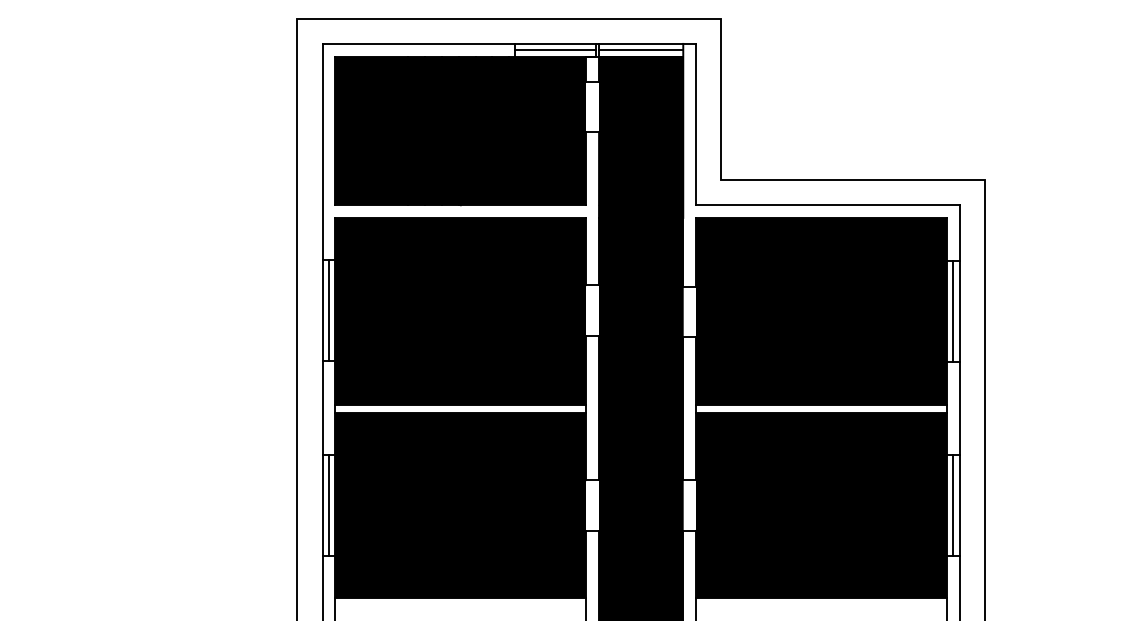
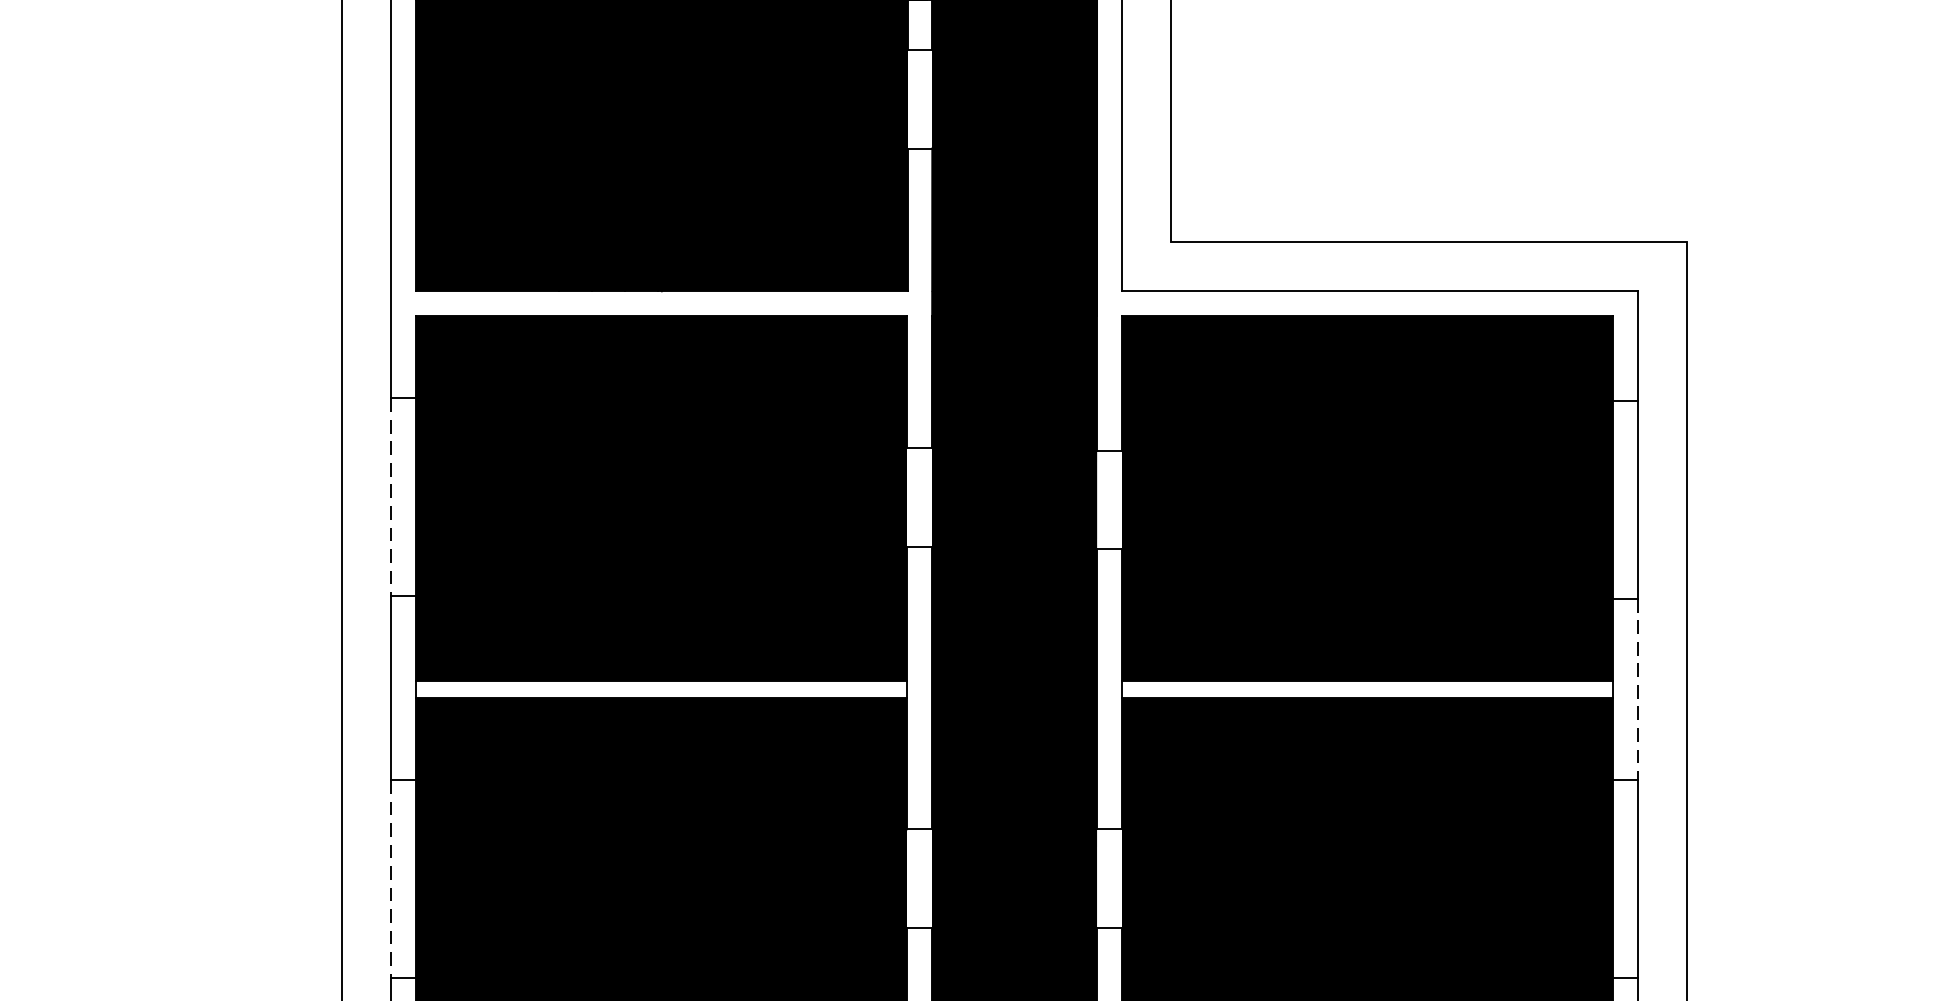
line: (322, 310) -> (391, 497), solid -> dashed
line: (328, 310) -> (402, 497), removed
line: (953, 311) -> (1625, 499), removed
line: (959, 409) -> (1637, 690), solid -> dashed
line: (322, 505) -> (391, 878), solid -> dashed
line: (328, 505) -> (402, 878), removed
line: (953, 505) -> (1625, 878), removed

